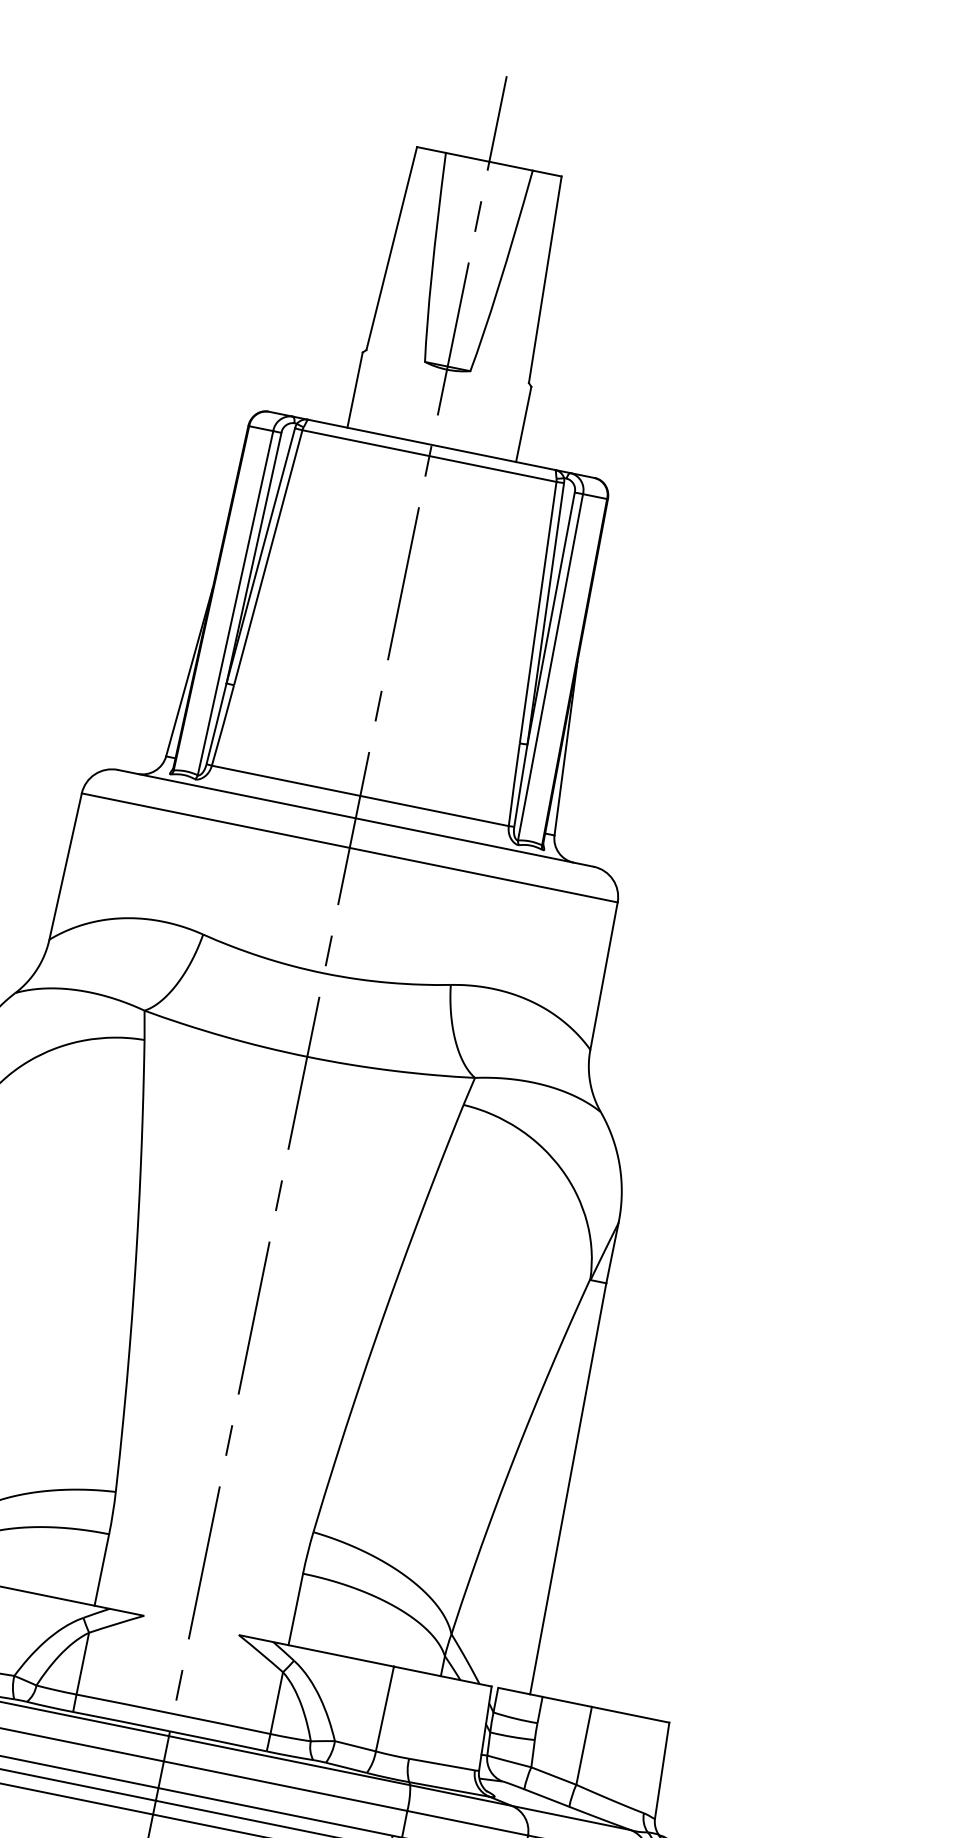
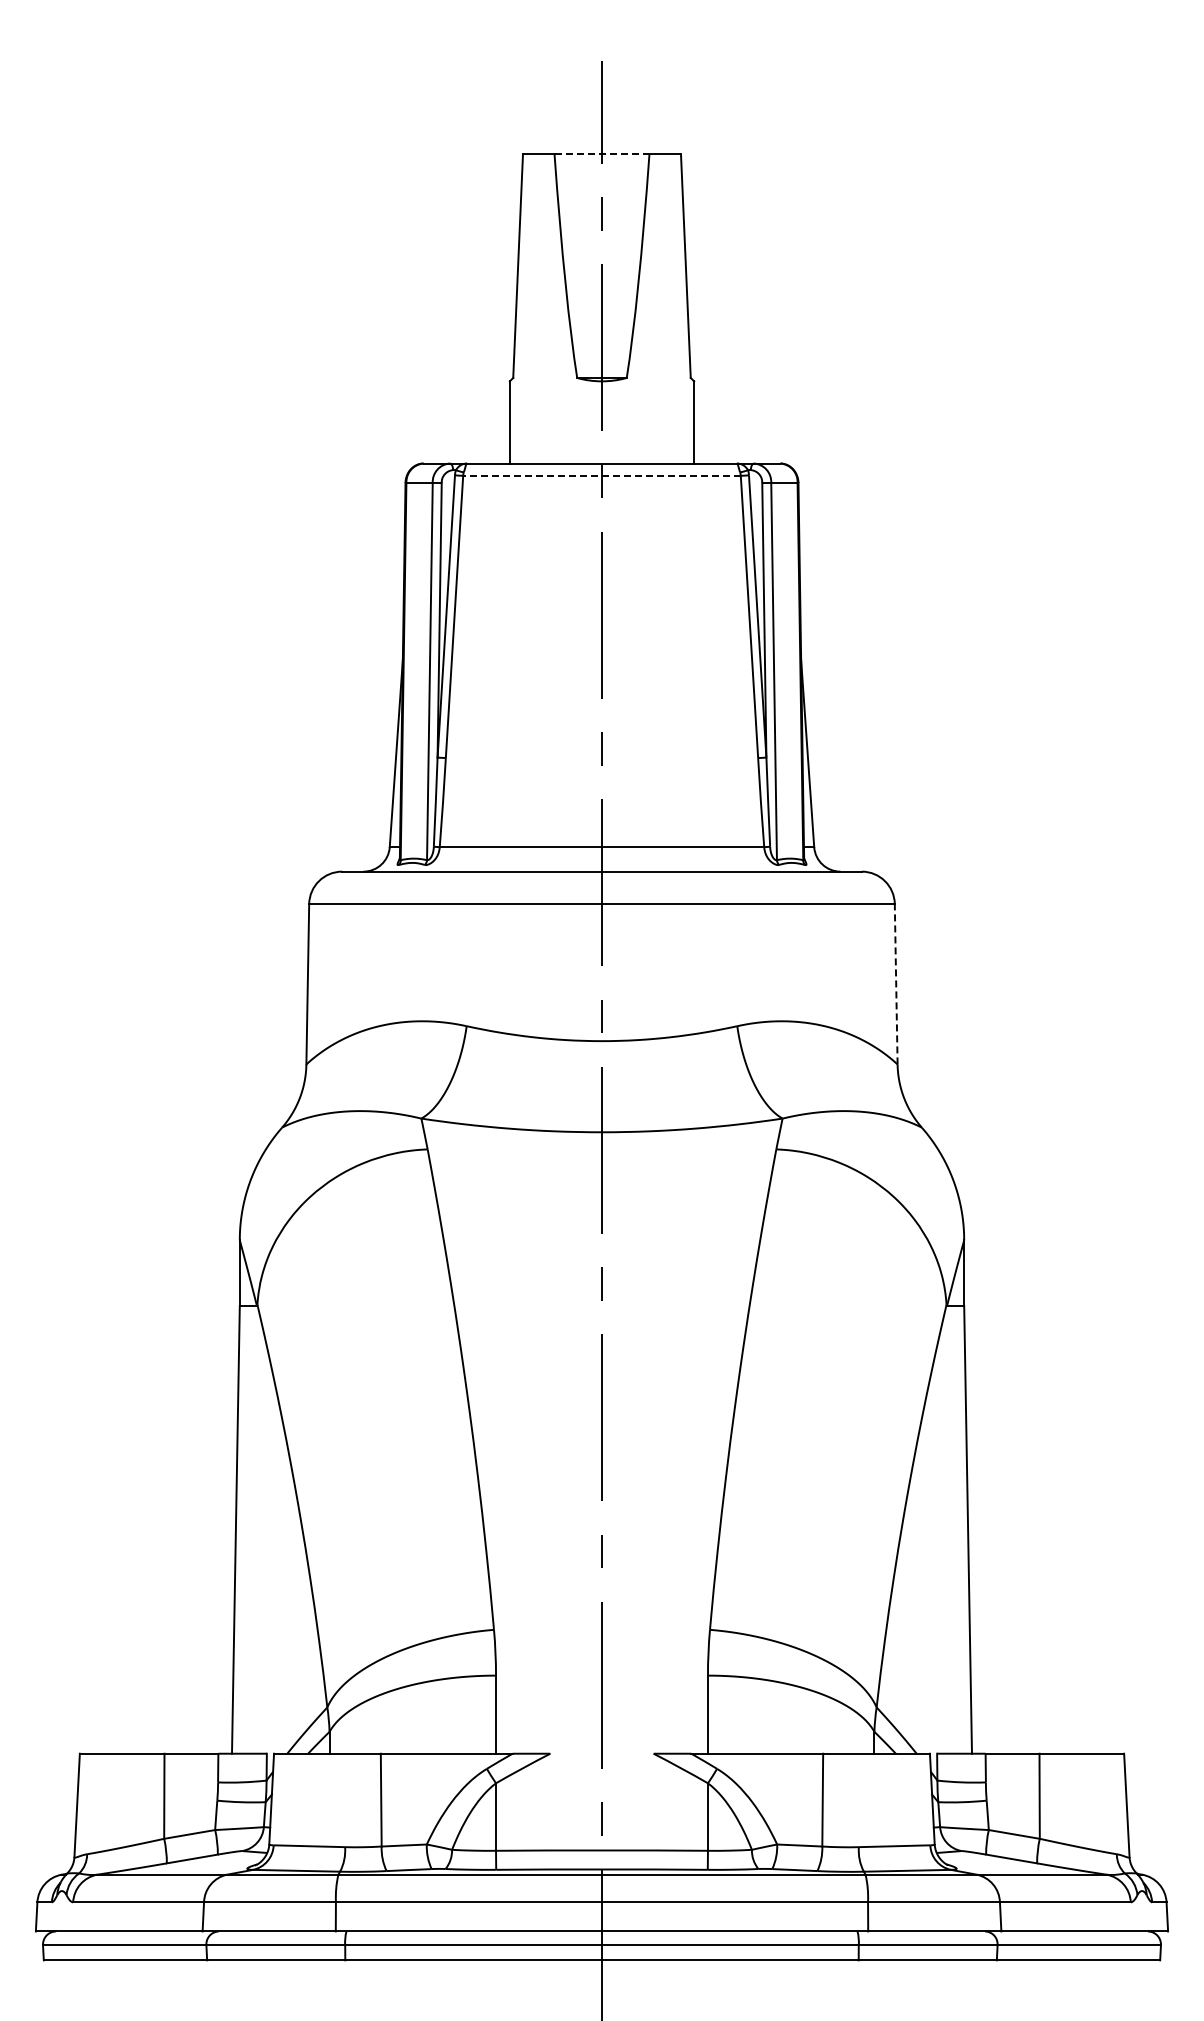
line: (489, 162) -> (602, 154), solid -> dashed
line: (429, 455) -> (602, 475), solid -> dashed
line: (604, 975) -> (896, 983), solid -> dashed

